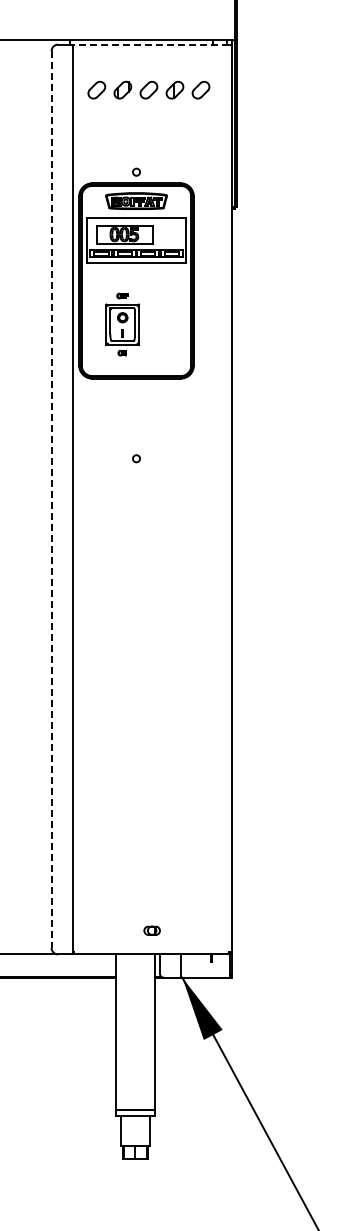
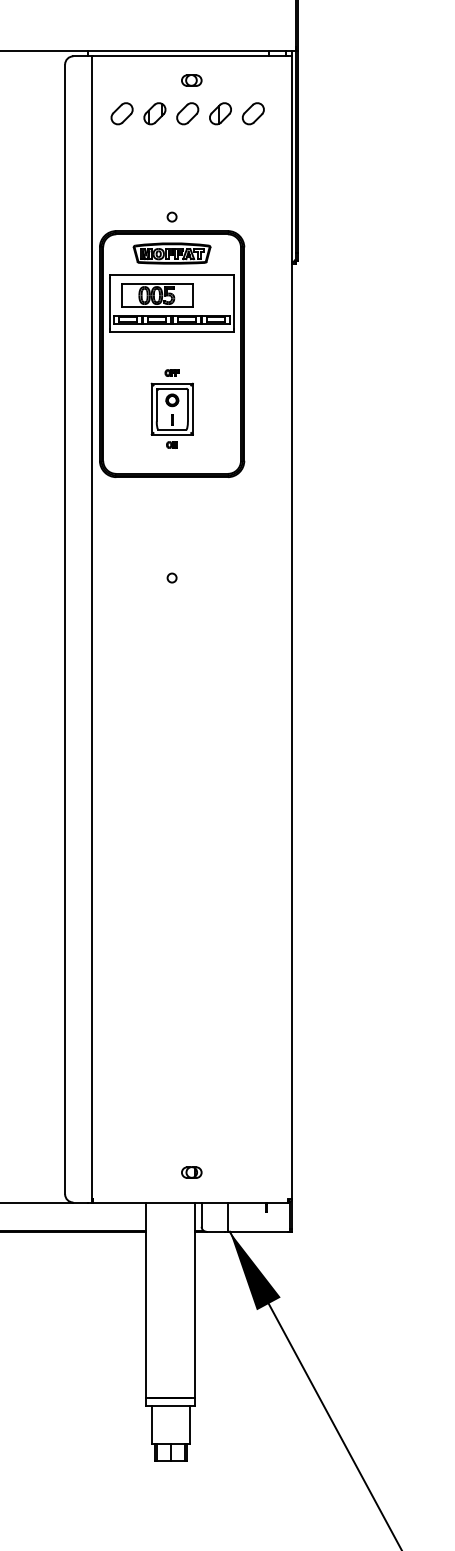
line: (150, 44) -> (189, 56), dashed -> solid
part: (151, 63) -> (190, 80), added
part: (122, 324) -> (172, 408), moved
line: (51, 500) -> (64, 630), dashed -> solid

